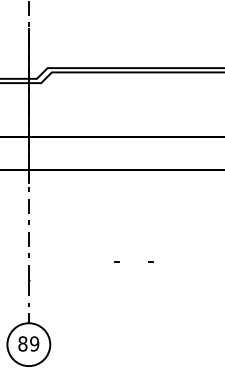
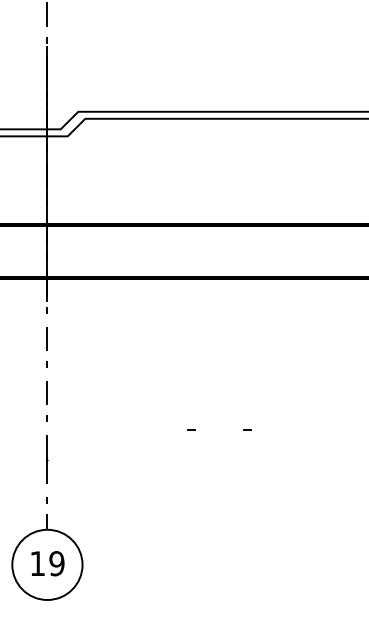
text: (22, 343) -> (37, 562), 89 -> 19

